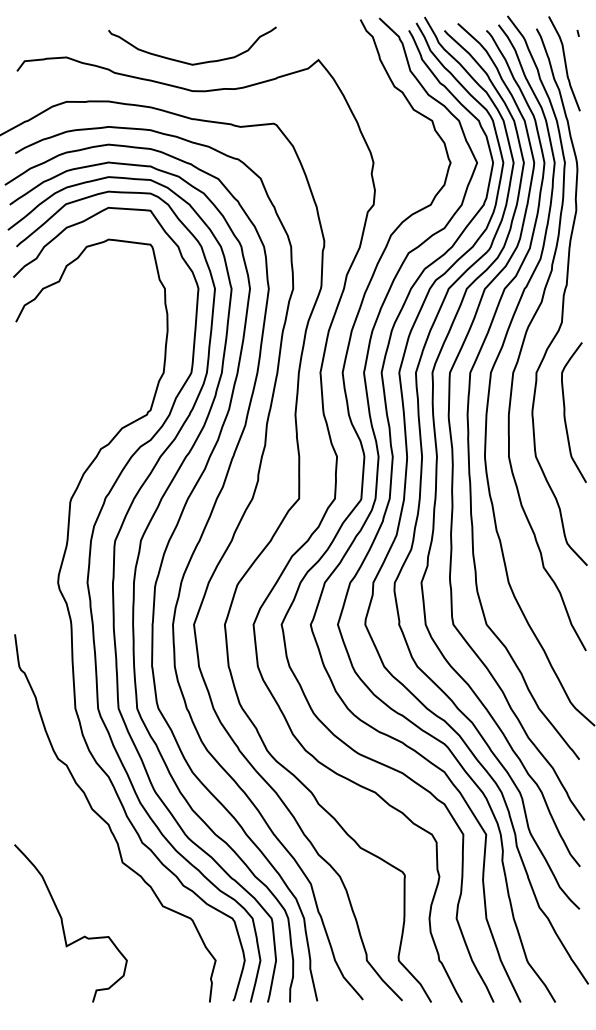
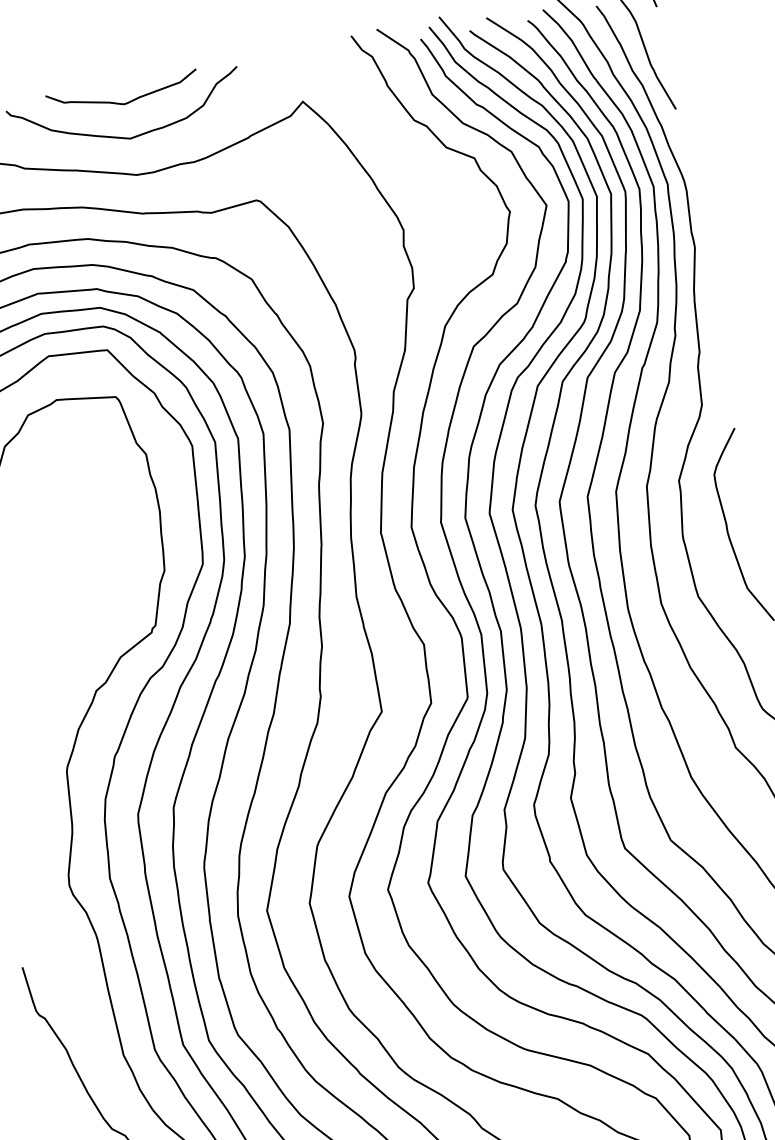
curve: (192, 38) -> (123, 102), added

